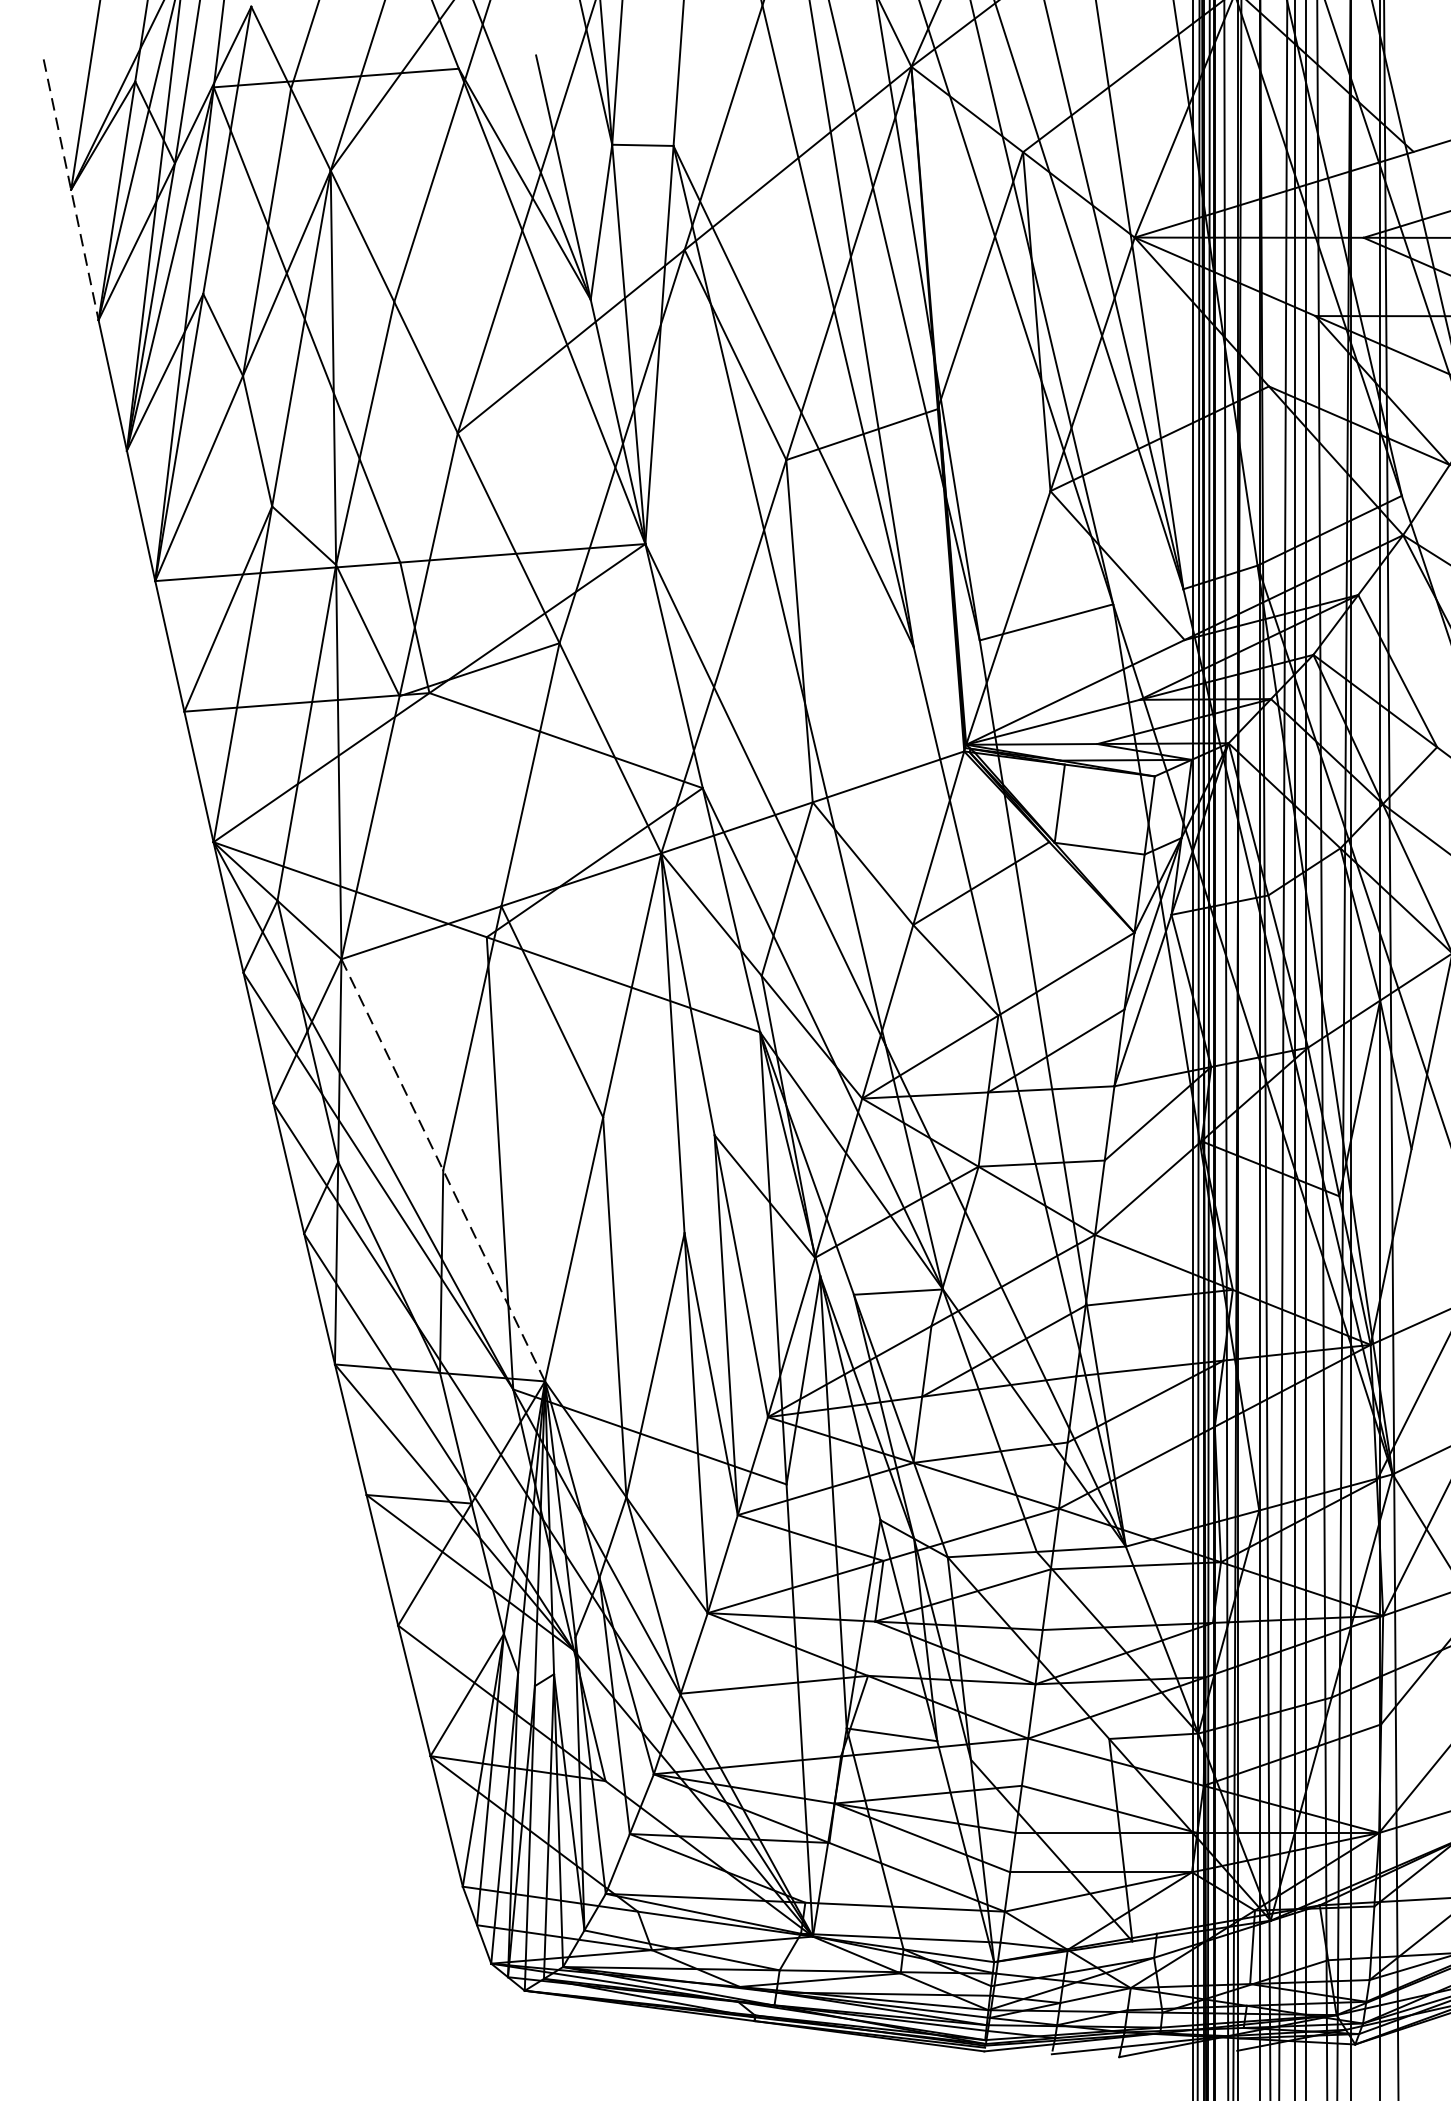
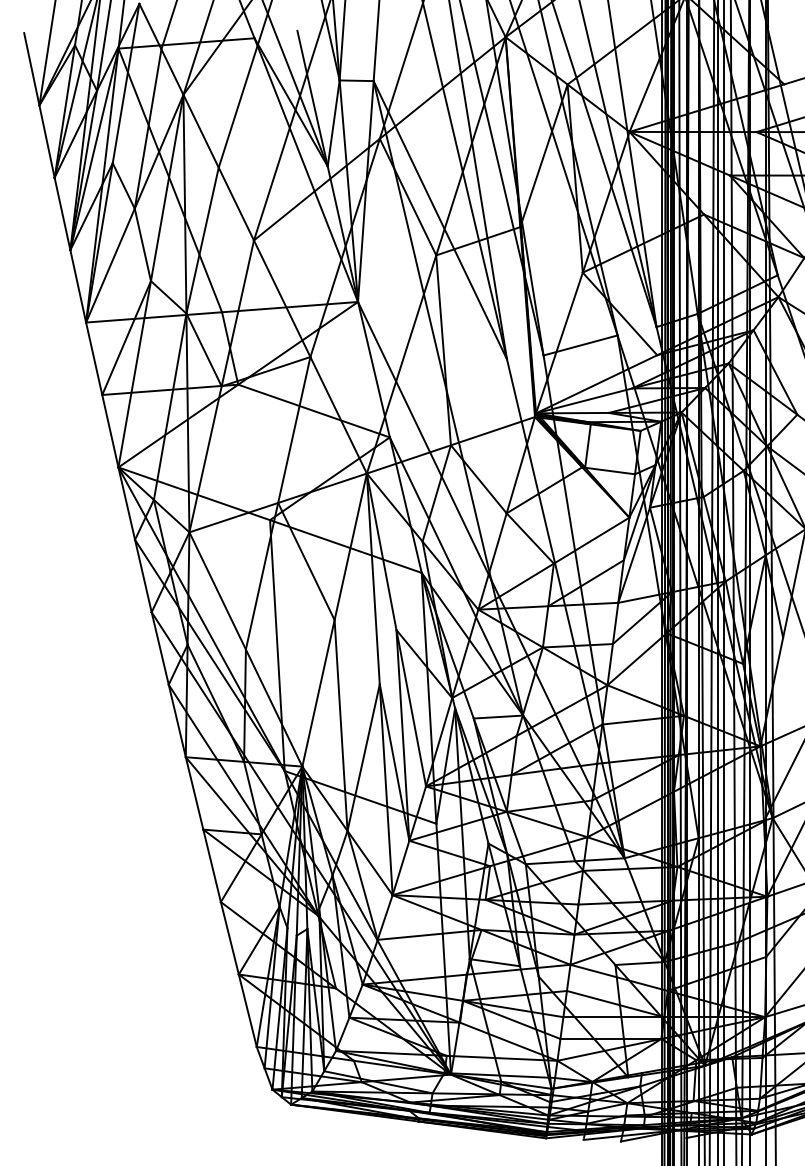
line: (71, 189) -> (39, 105), dashed -> solid
line: (444, 1170) -> (246, 649), dashed -> solid

